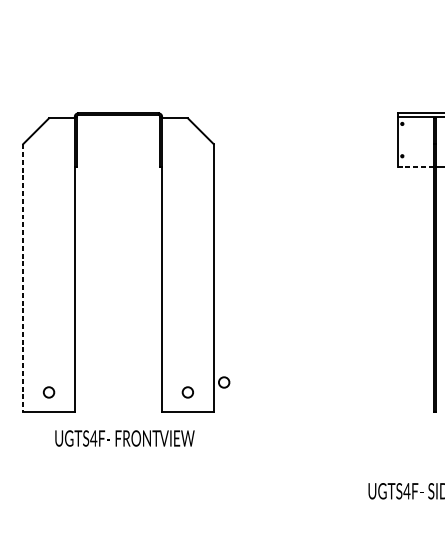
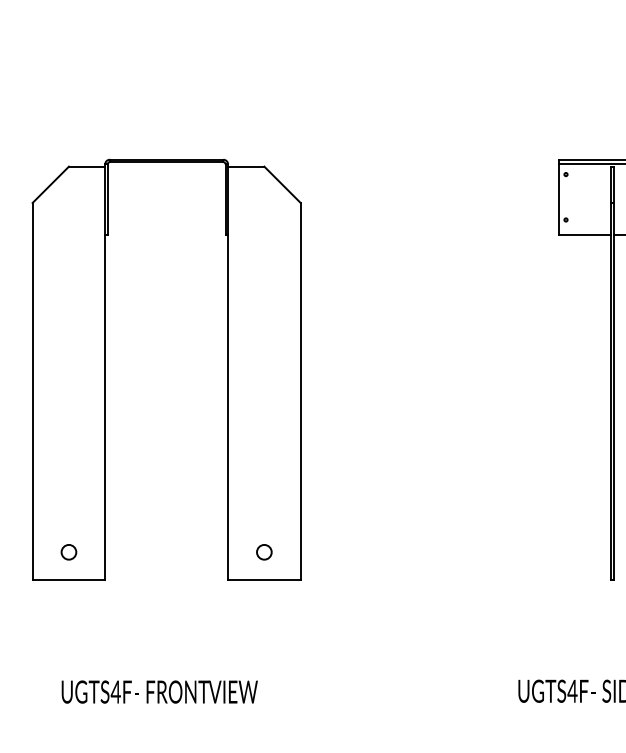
line: (416, 166) -> (585, 234), dashed -> solid
line: (23, 278) -> (32, 391), dashed -> solid
circle: (224, 382) -> (315, 538), removed
text: (124, 438) -> (159, 691), moved

